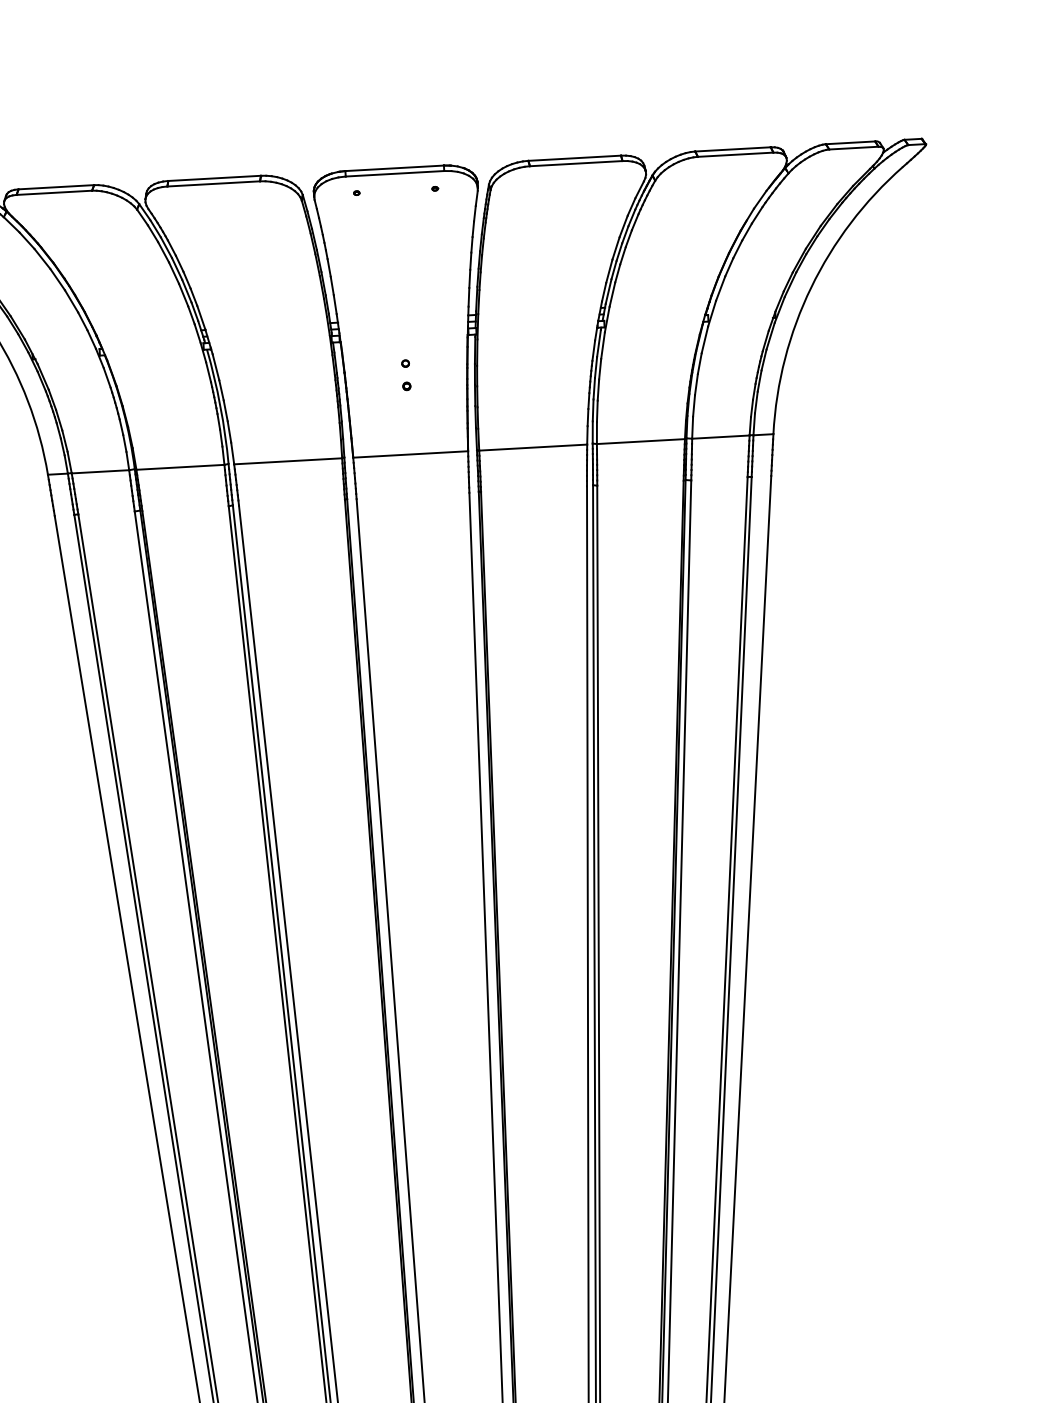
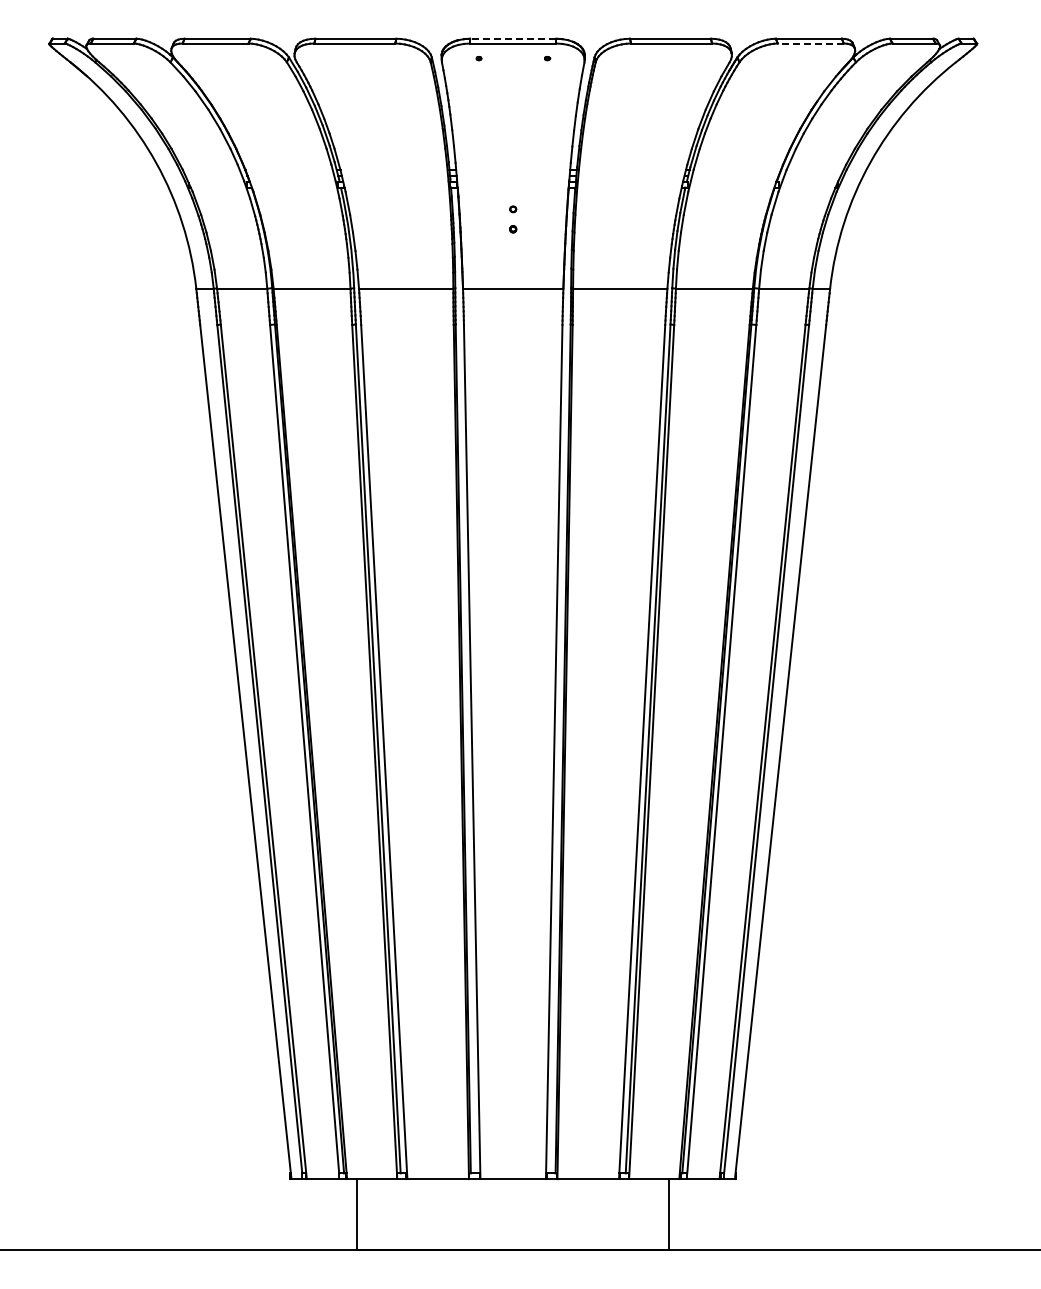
line: (735, 154) -> (810, 43), solid -> dashed
line: (393, 168) -> (512, 38), solid -> dashed

